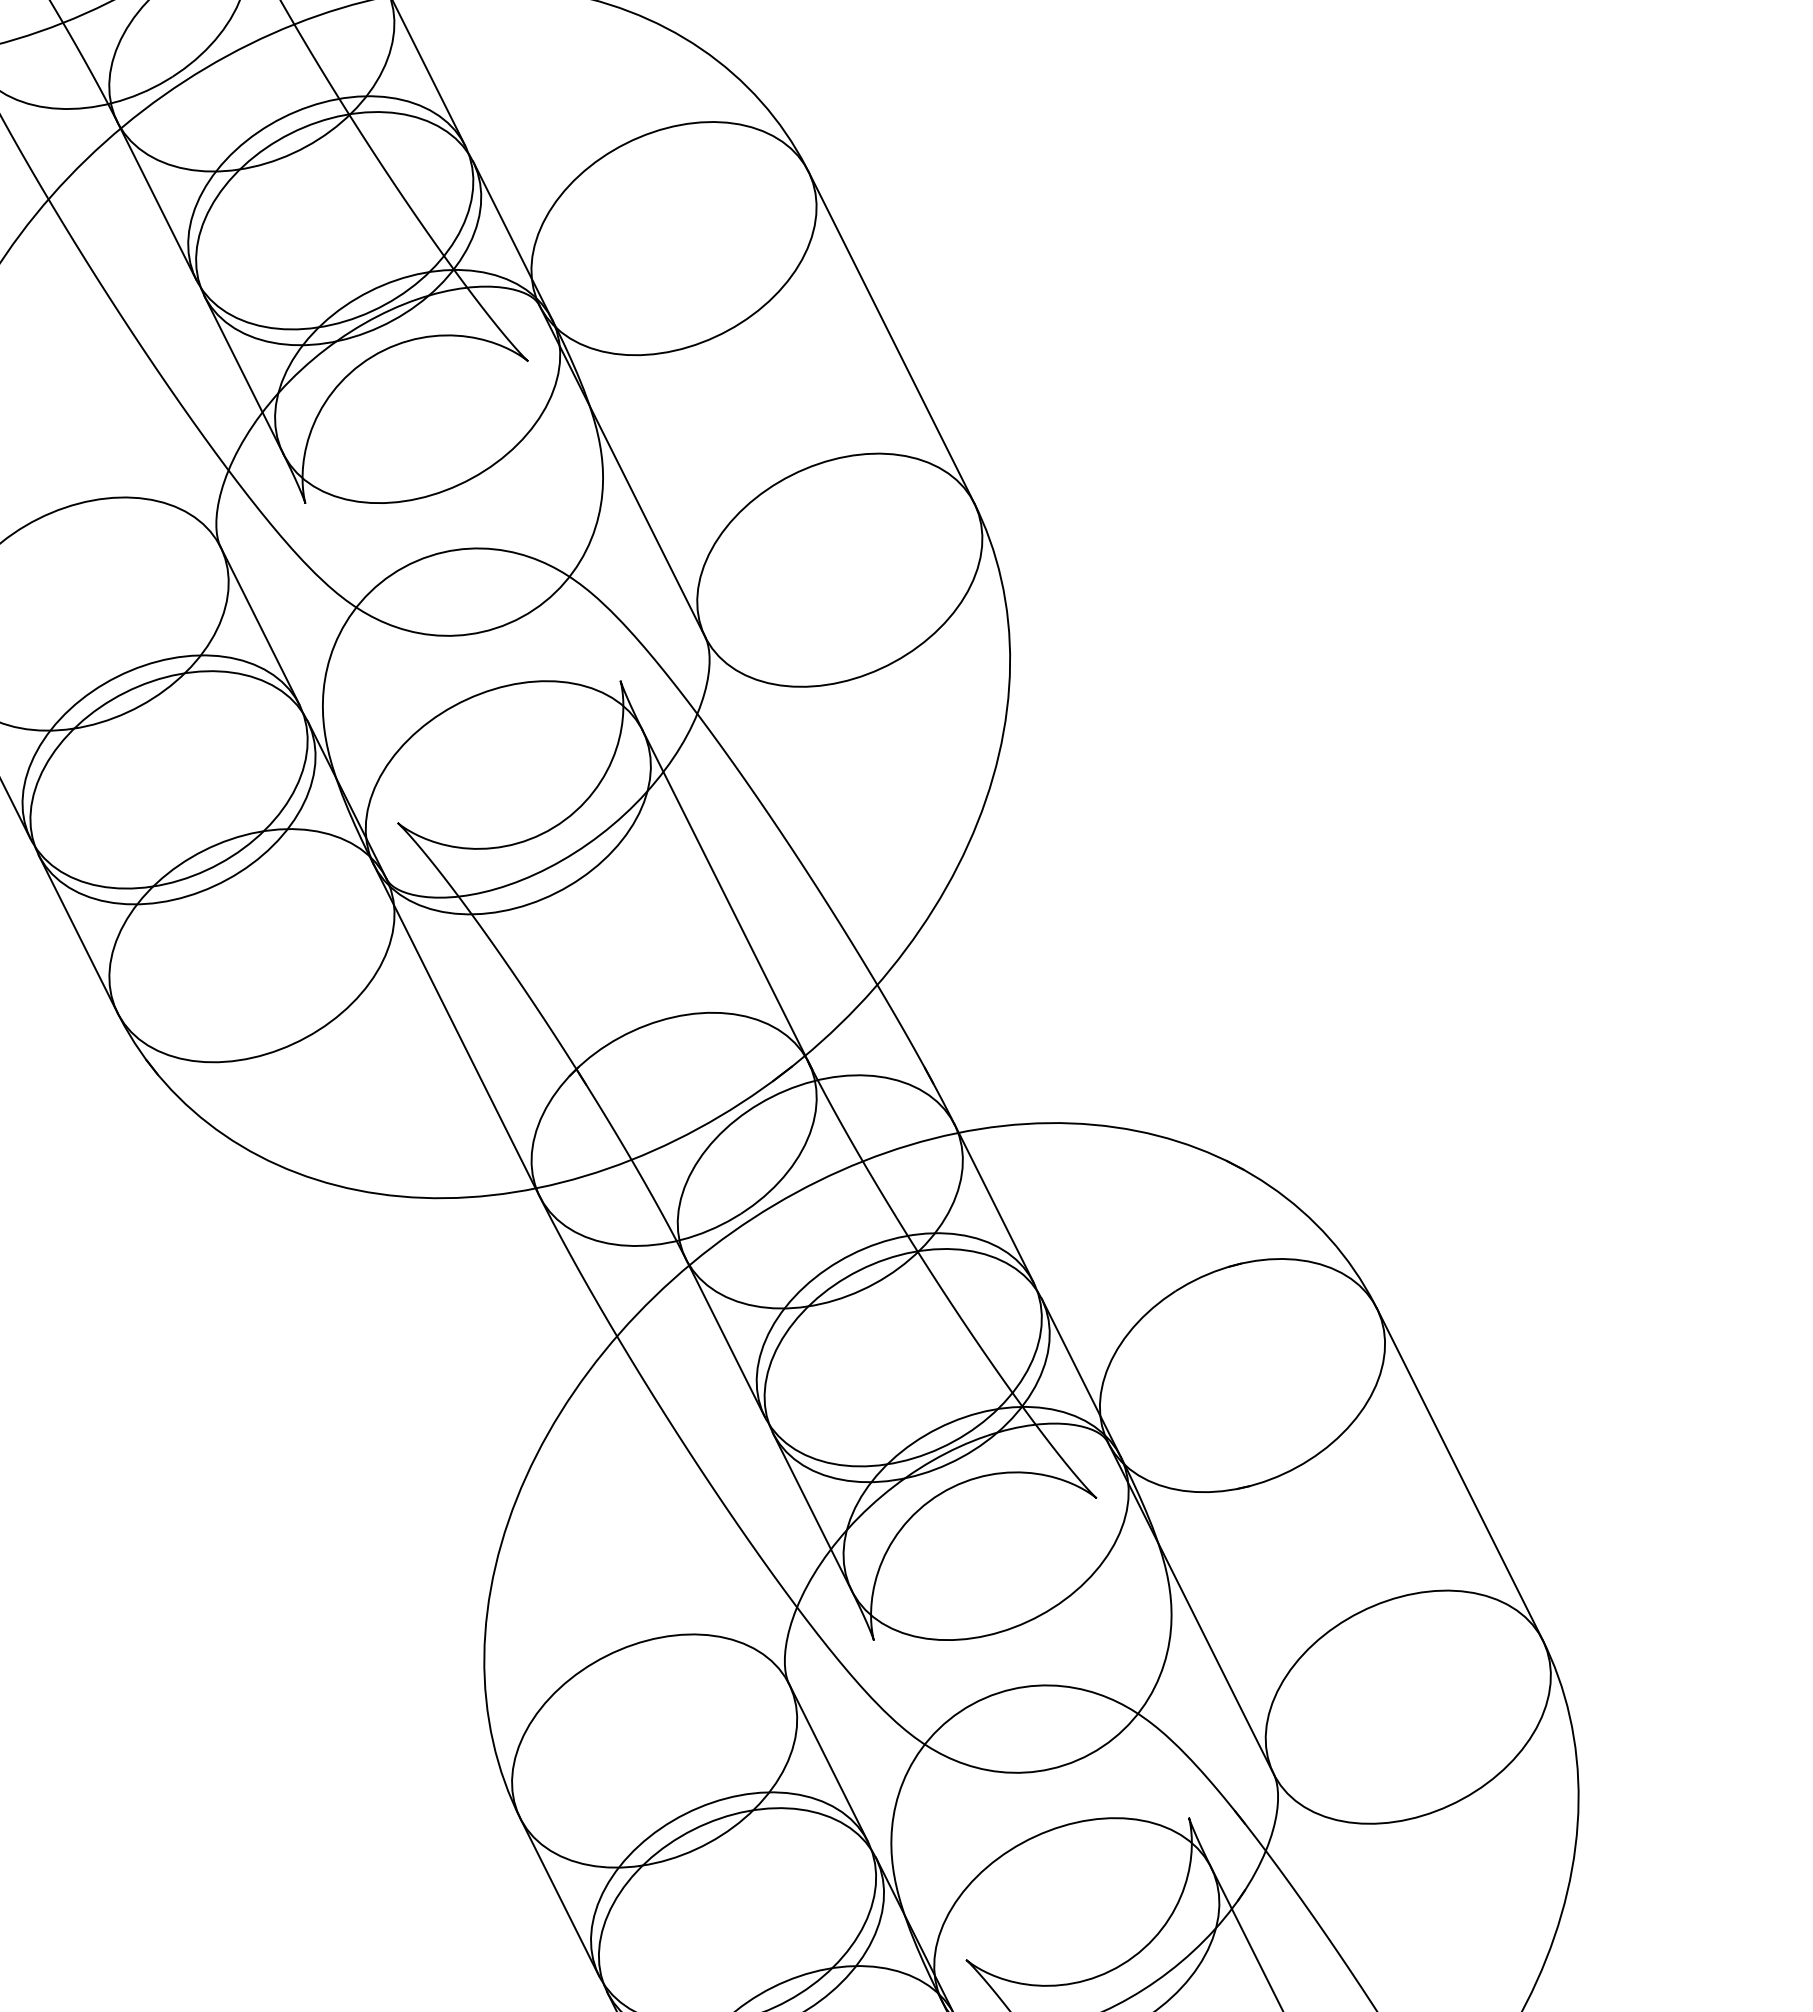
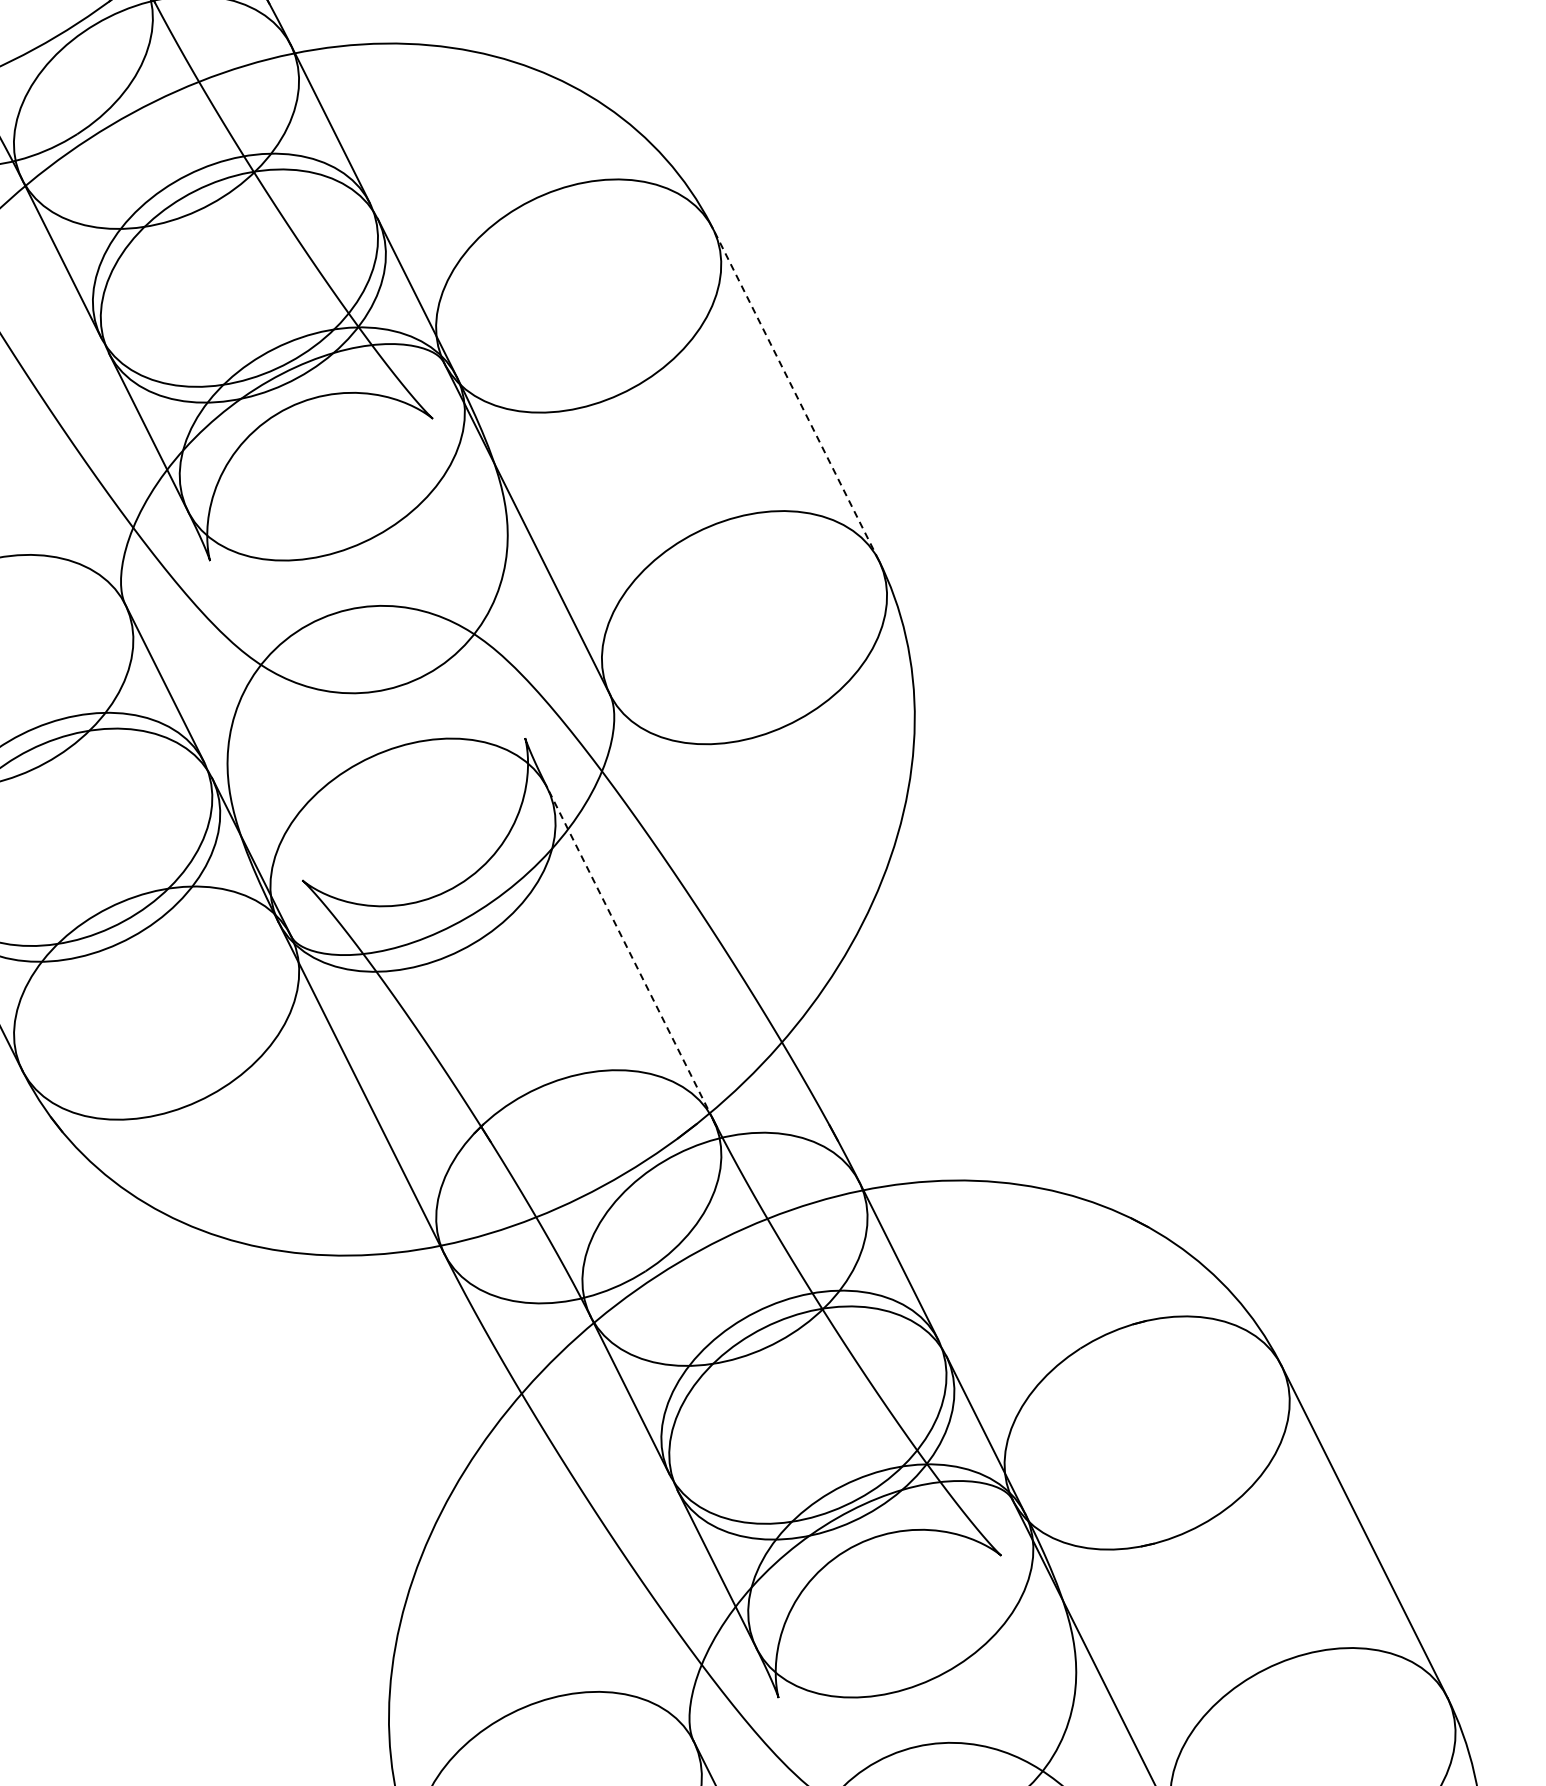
line: (891, 336) -> (796, 393), solid -> dashed
line: (725, 895) -> (630, 952), solid -> dashed

